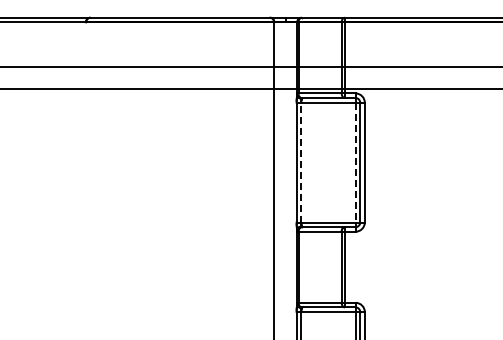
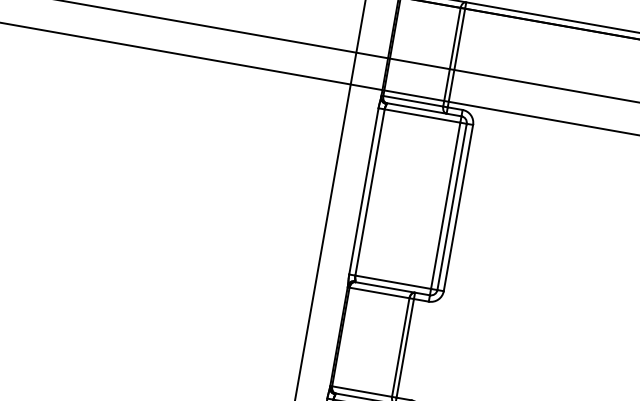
line: (301, 162) -> (370, 192), dashed -> solid
line: (355, 162) -> (445, 205), dashed -> solid

